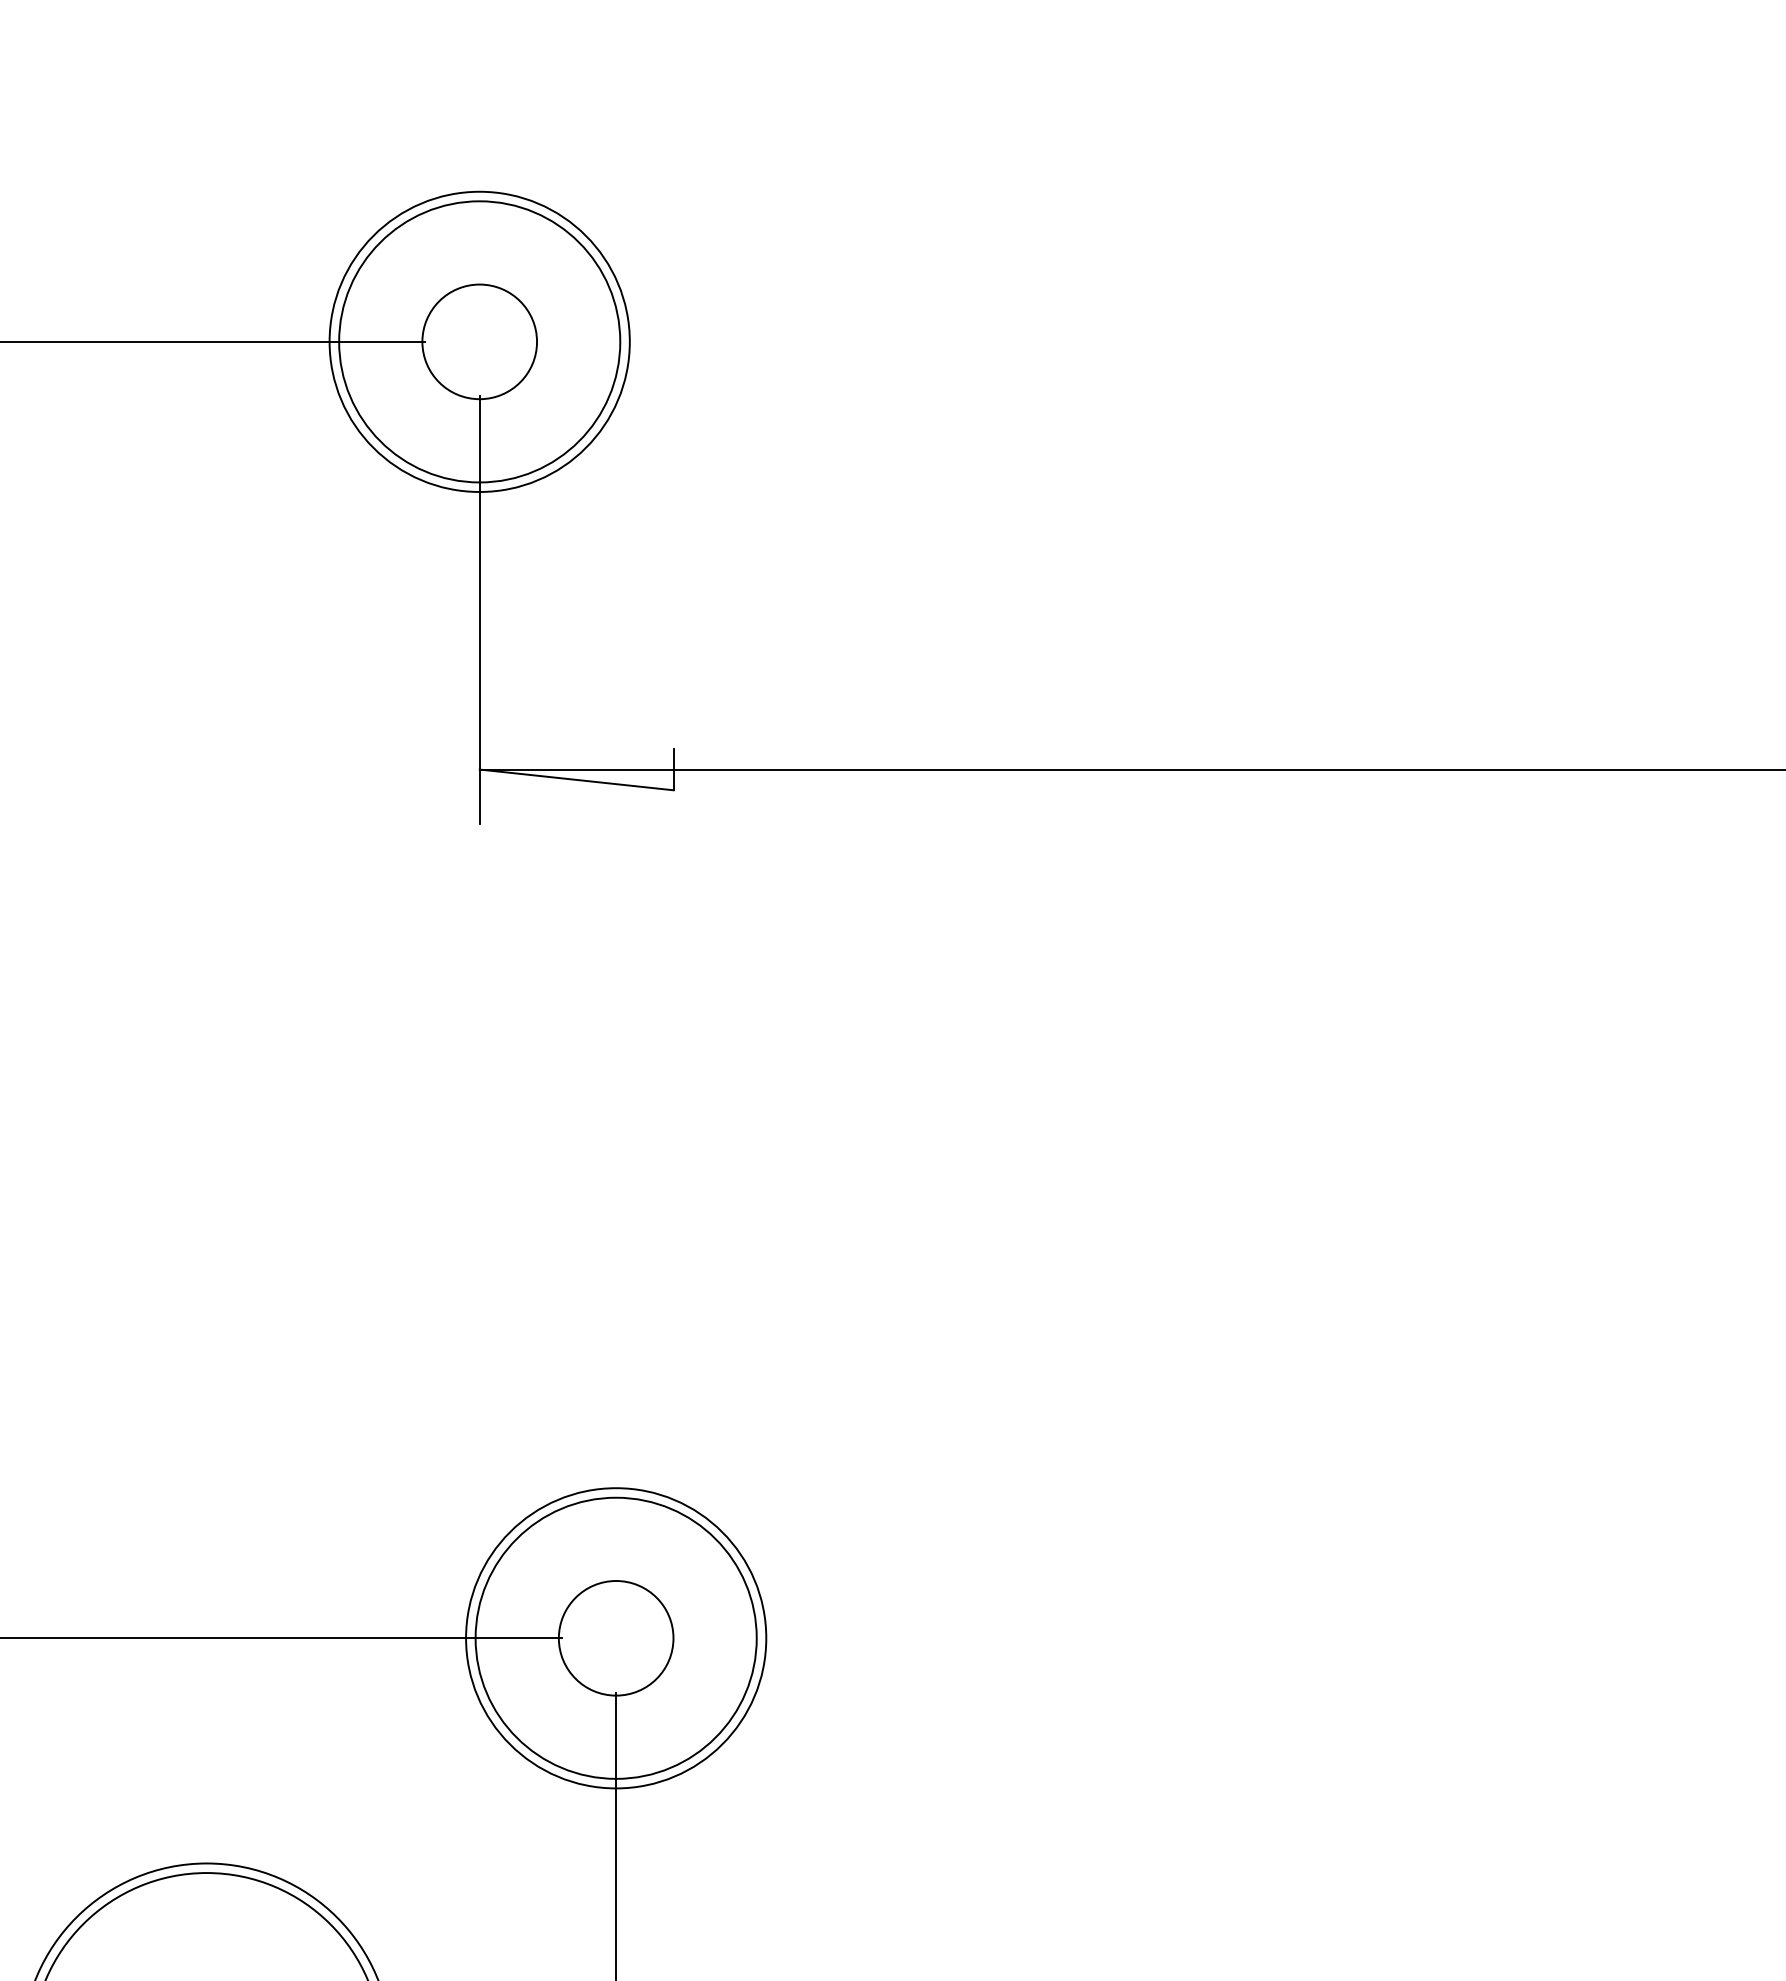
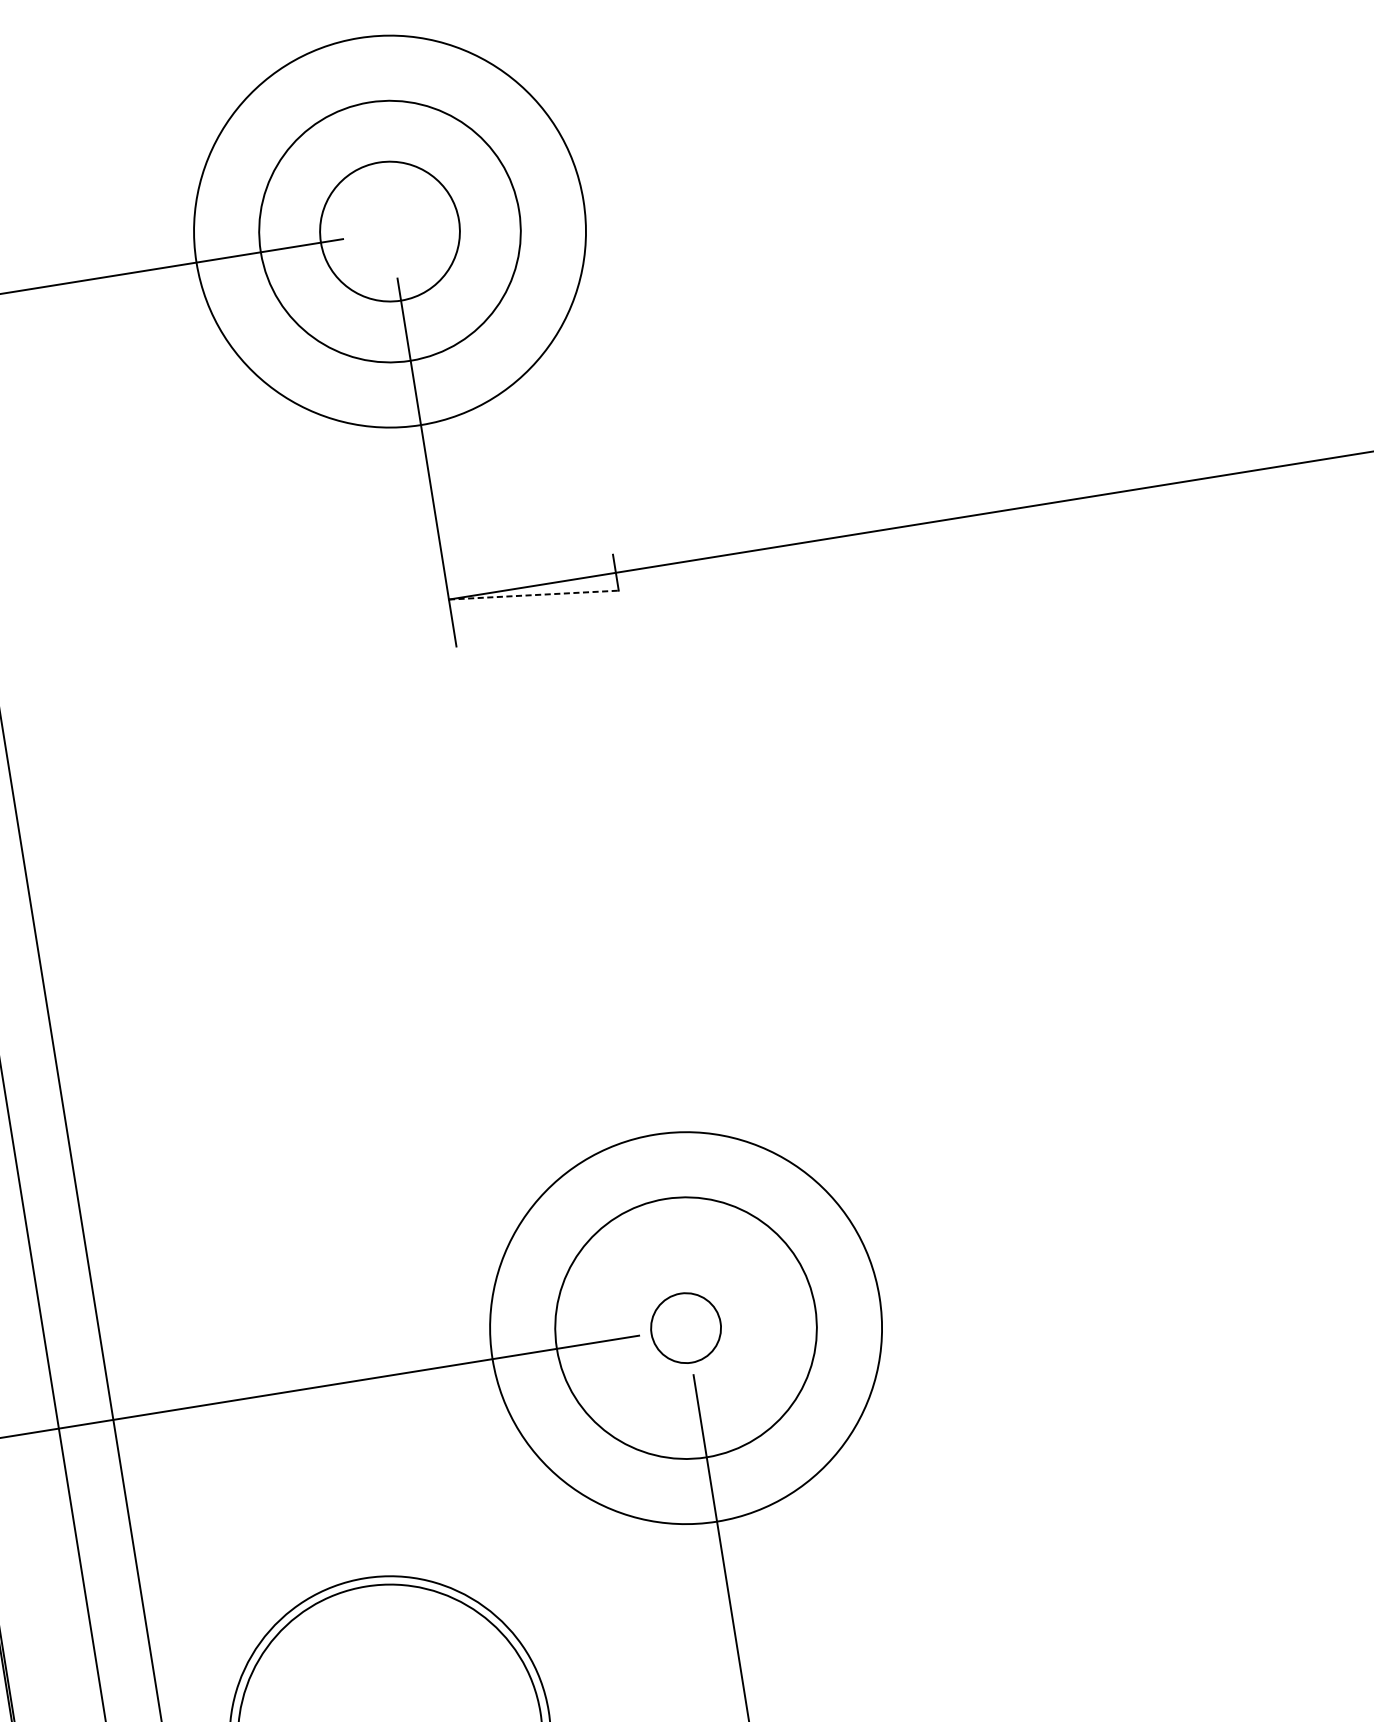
circle: (479, 341) -> (389, 231), size x1.4
circle: (479, 341) -> (389, 231), size x1.6
line: (576, 779) -> (533, 594), solid -> dashed
circle: (615, 1637) -> (685, 1327), size x0.7
circle: (615, 1637) -> (685, 1327), size x1.6

